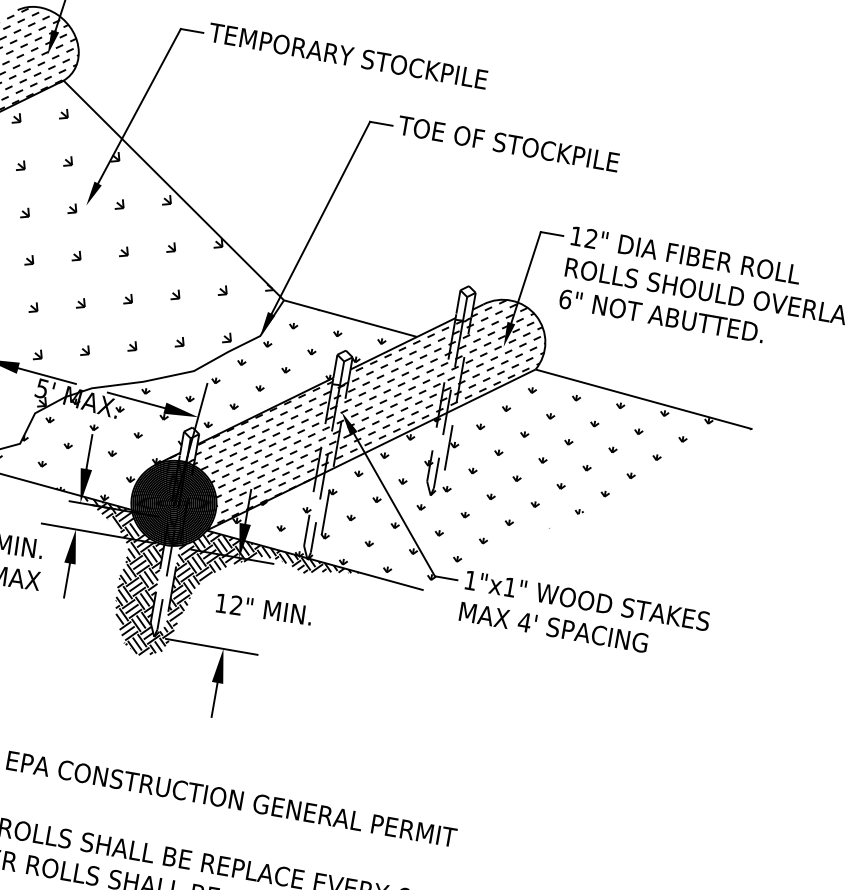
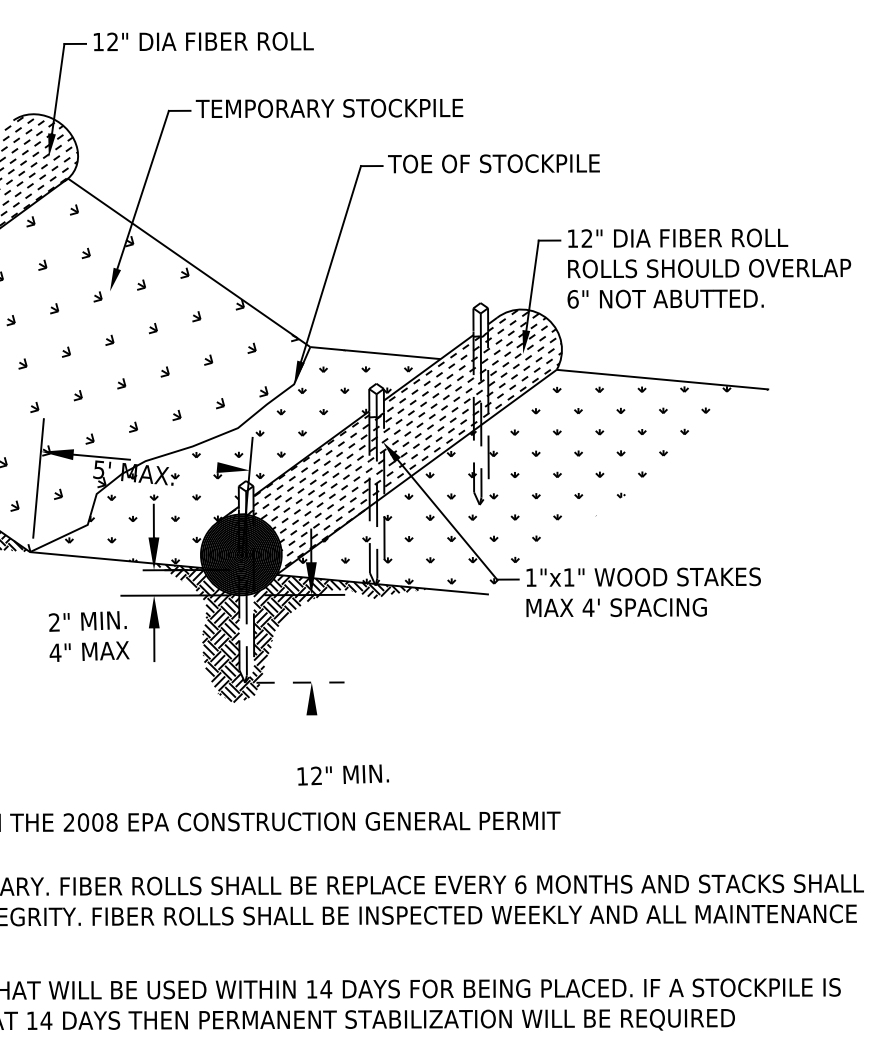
line: (136, 399) -> (189, 464), removed
text: (263, 608) -> (342, 774), moved
line: (212, 646) -> (301, 682), solid -> dashed
line: (214, 699) -> (311, 731), removed

